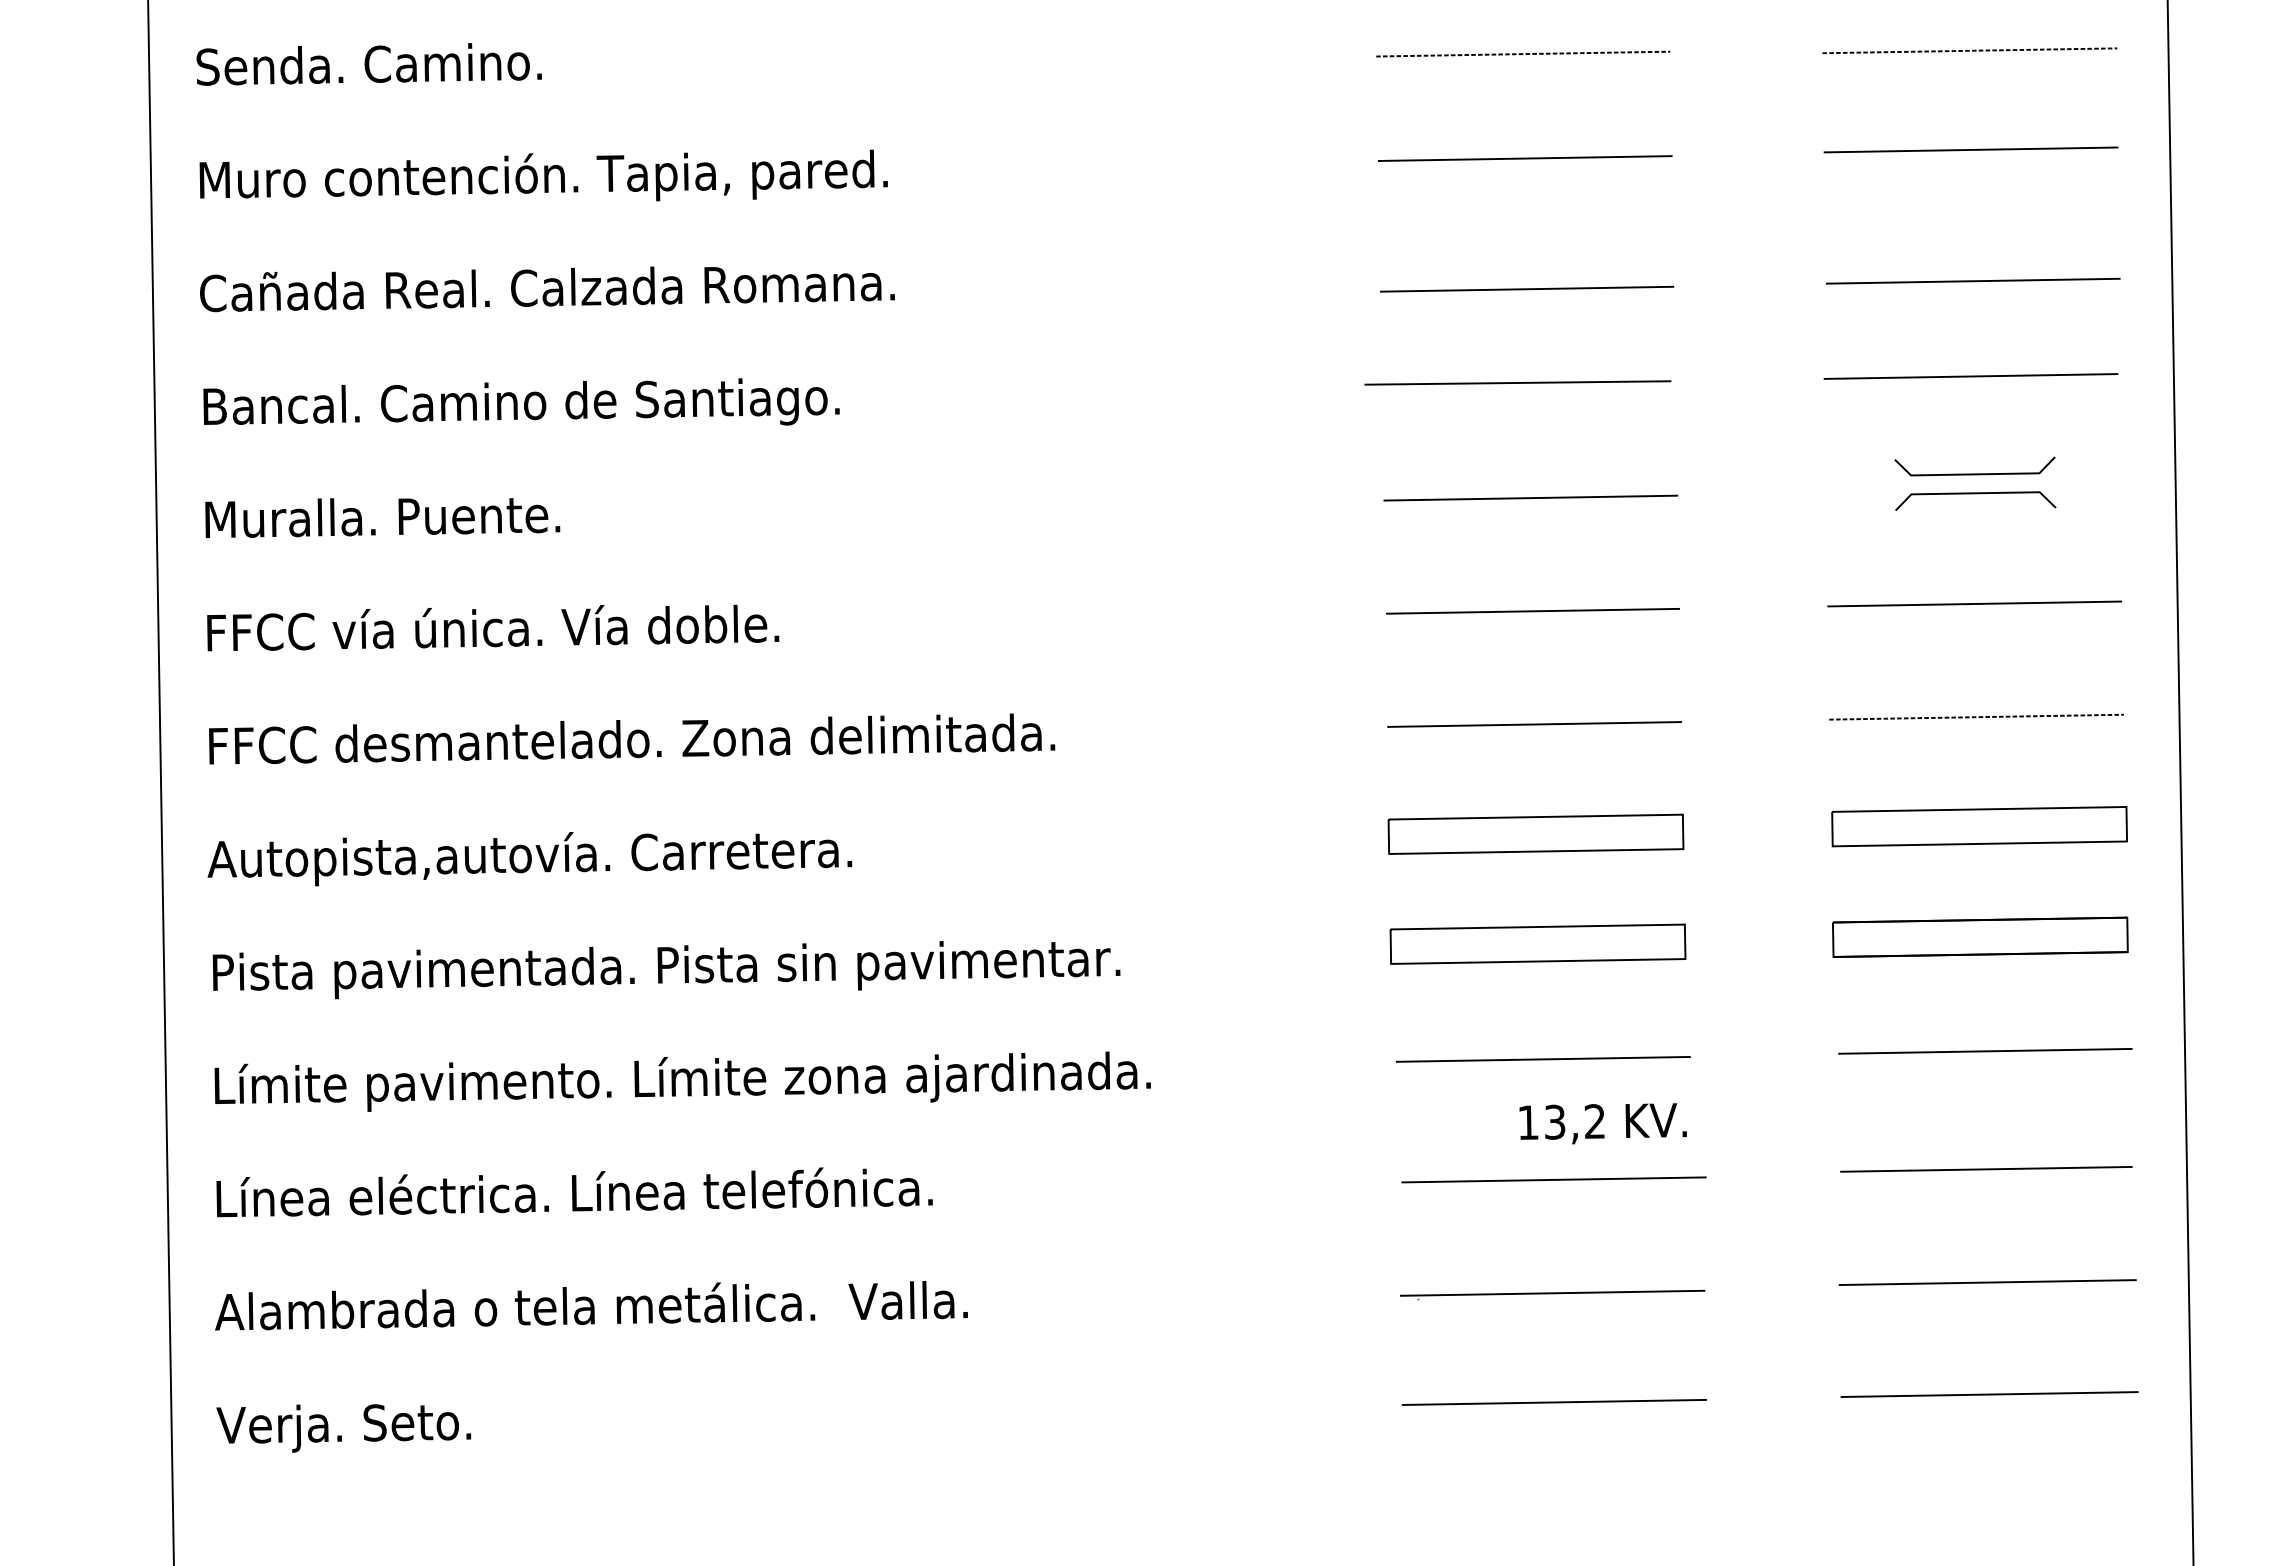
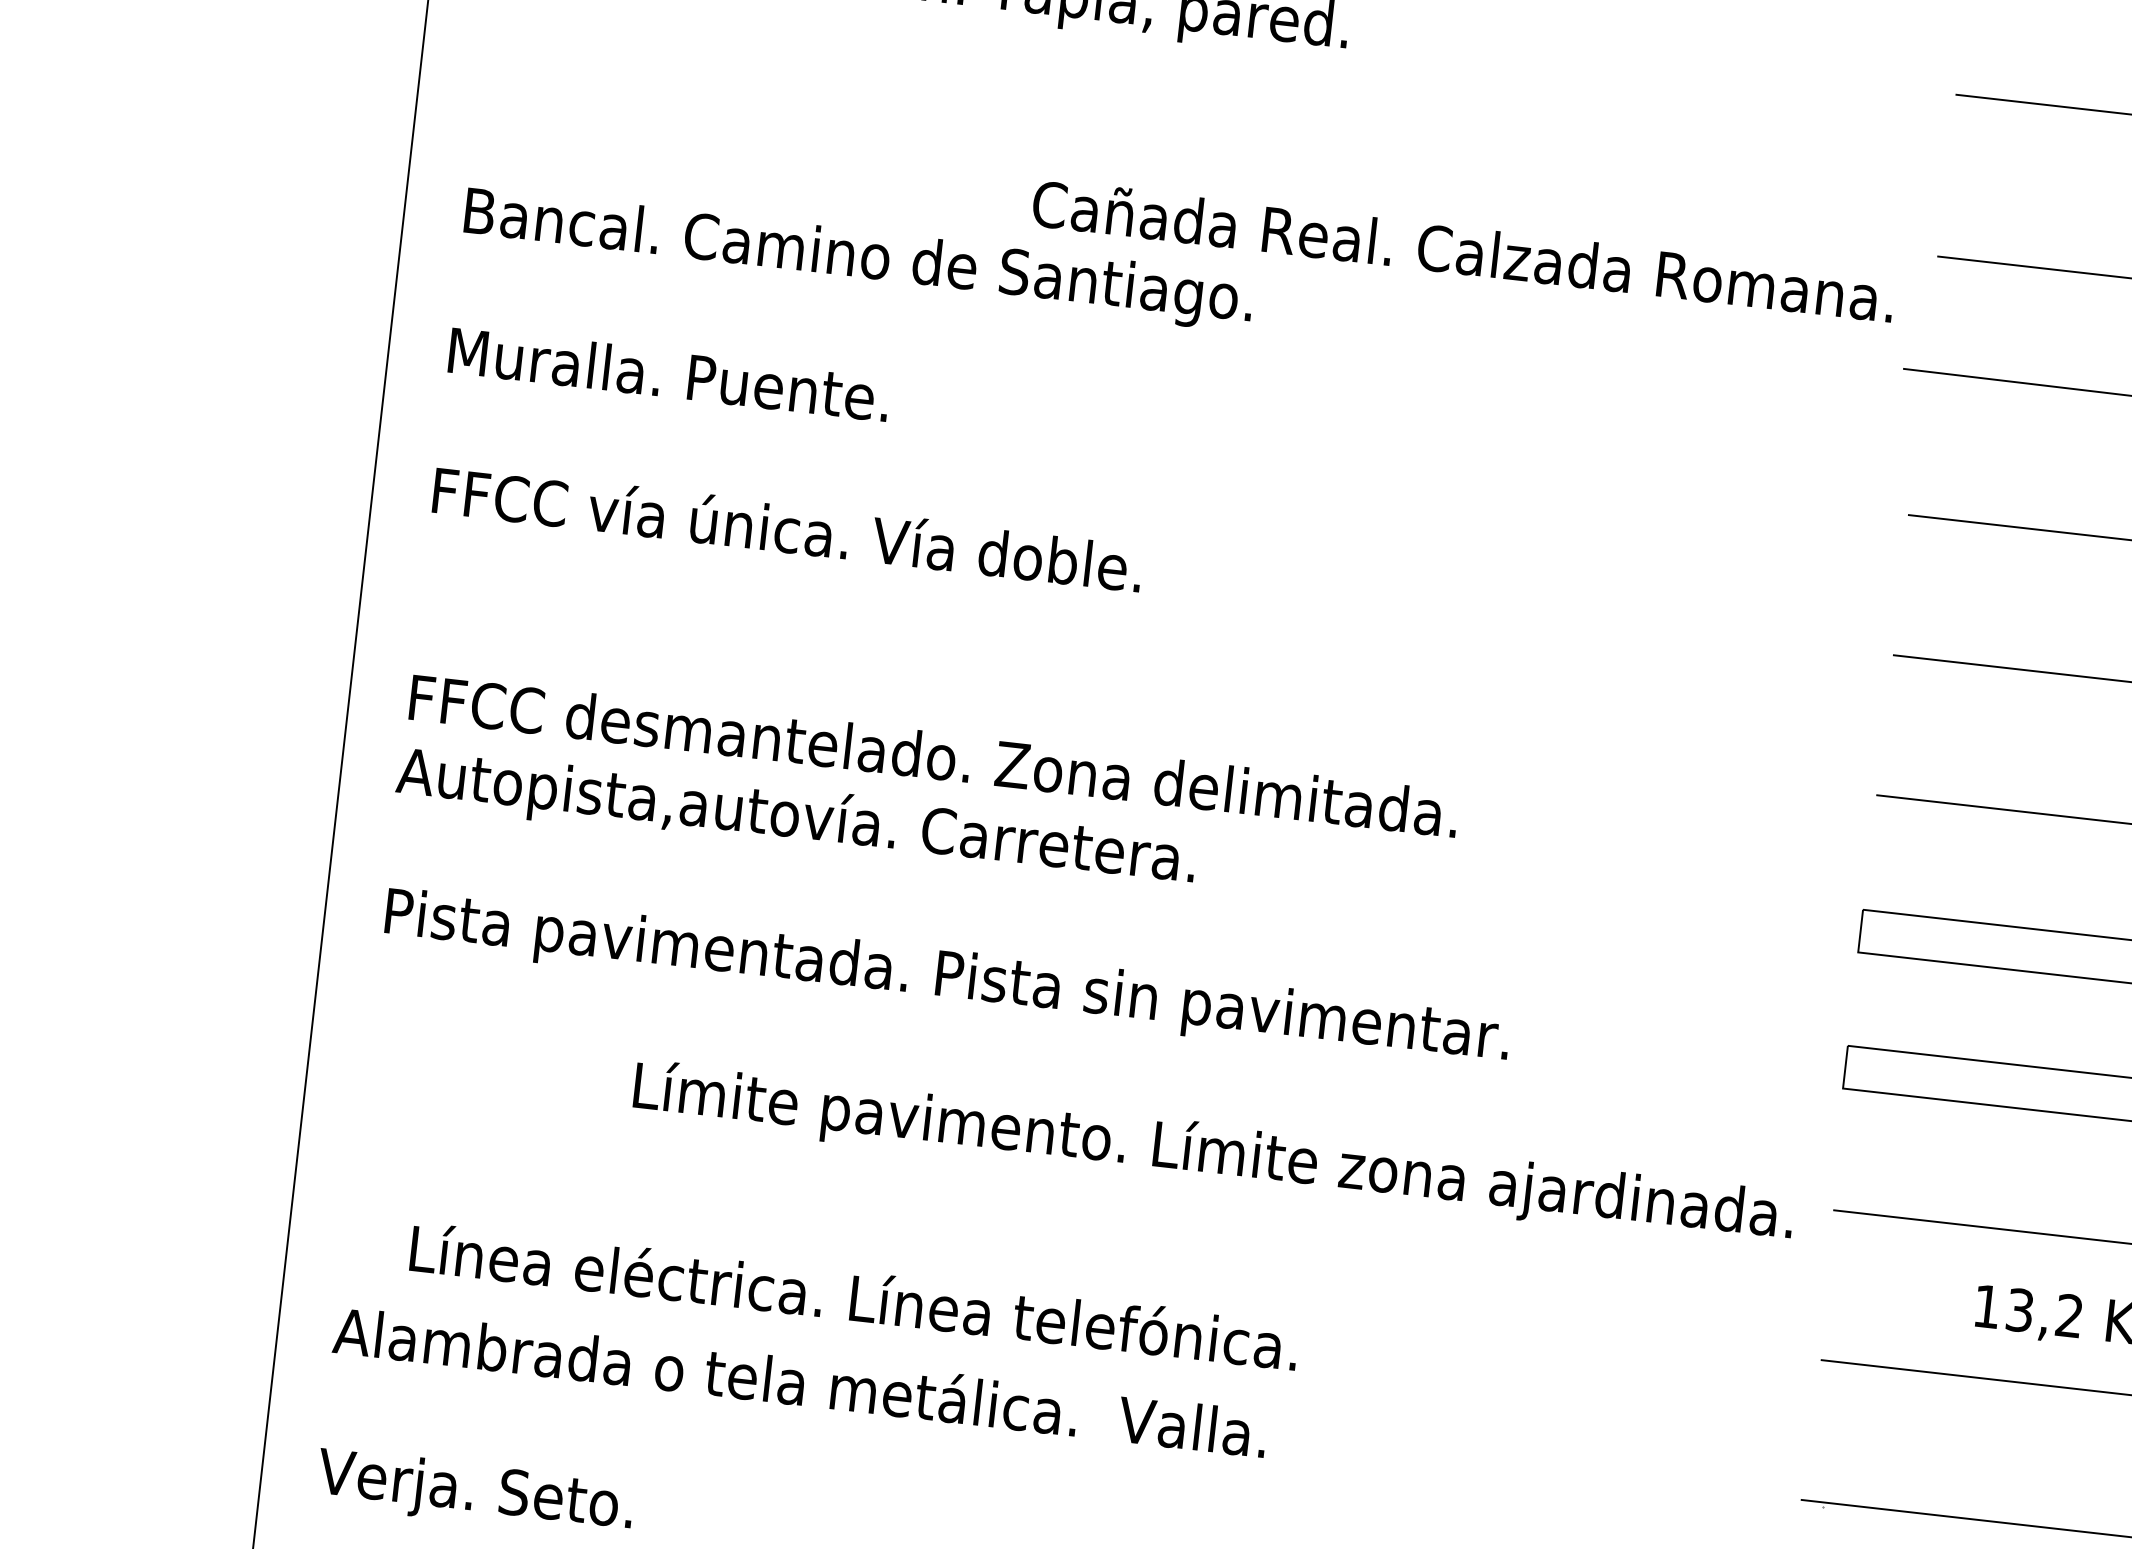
text: (547, 289) -> (1463, 253), moved
text: (632, 738) -> (934, 755), moved
text: (682, 1081) -> (1213, 1154), moved
text: (574, 1192) -> (854, 1297), moved

